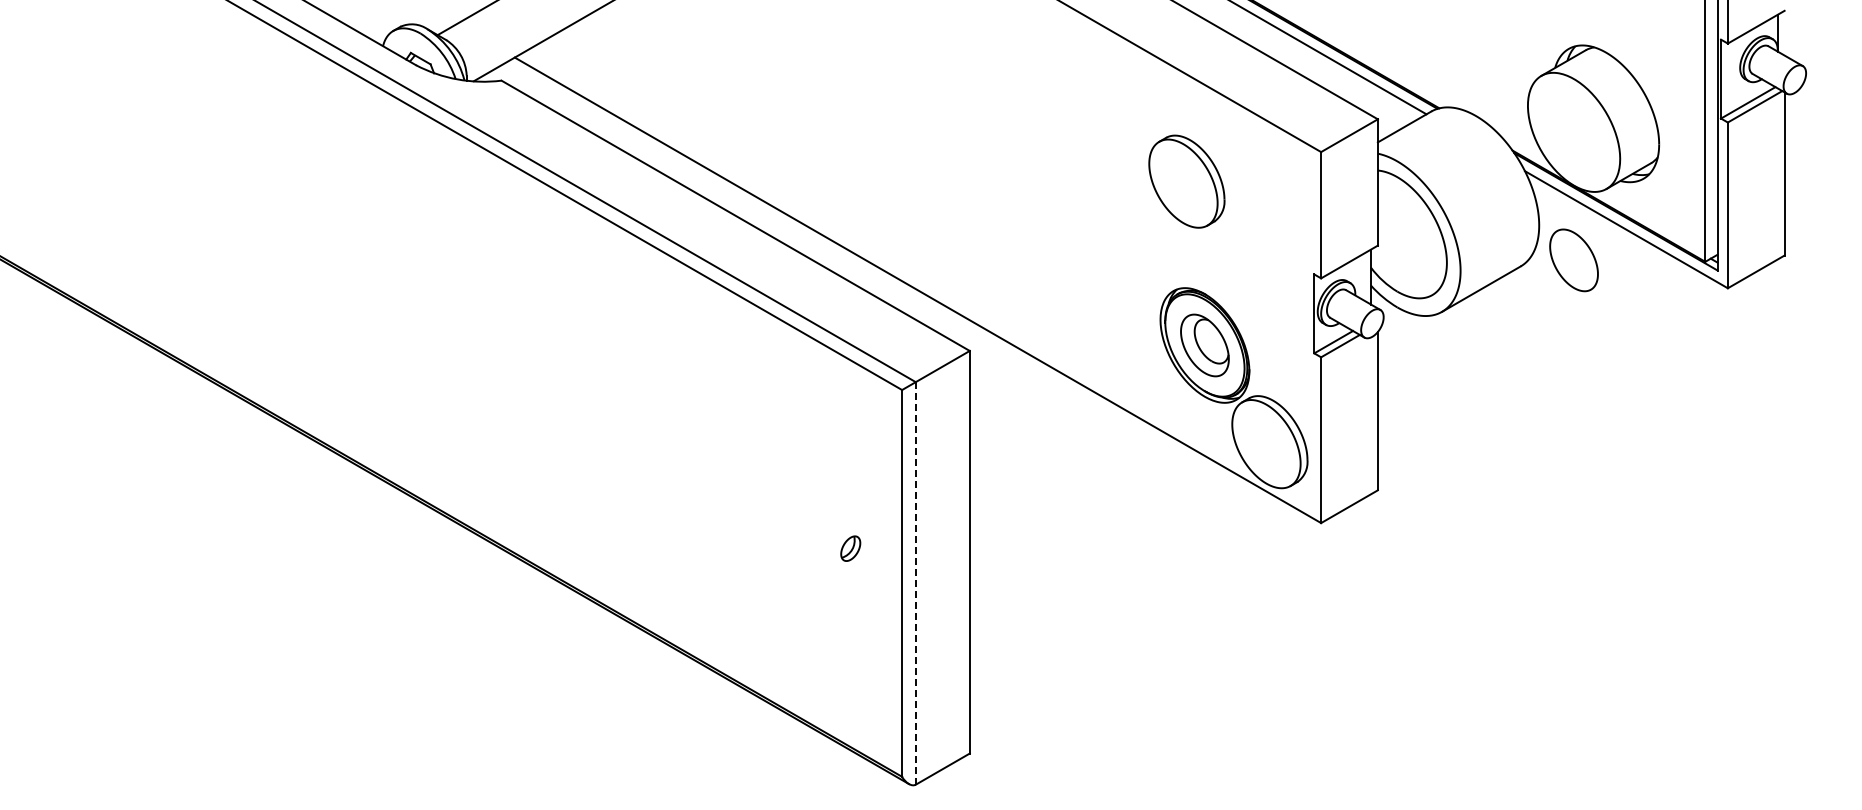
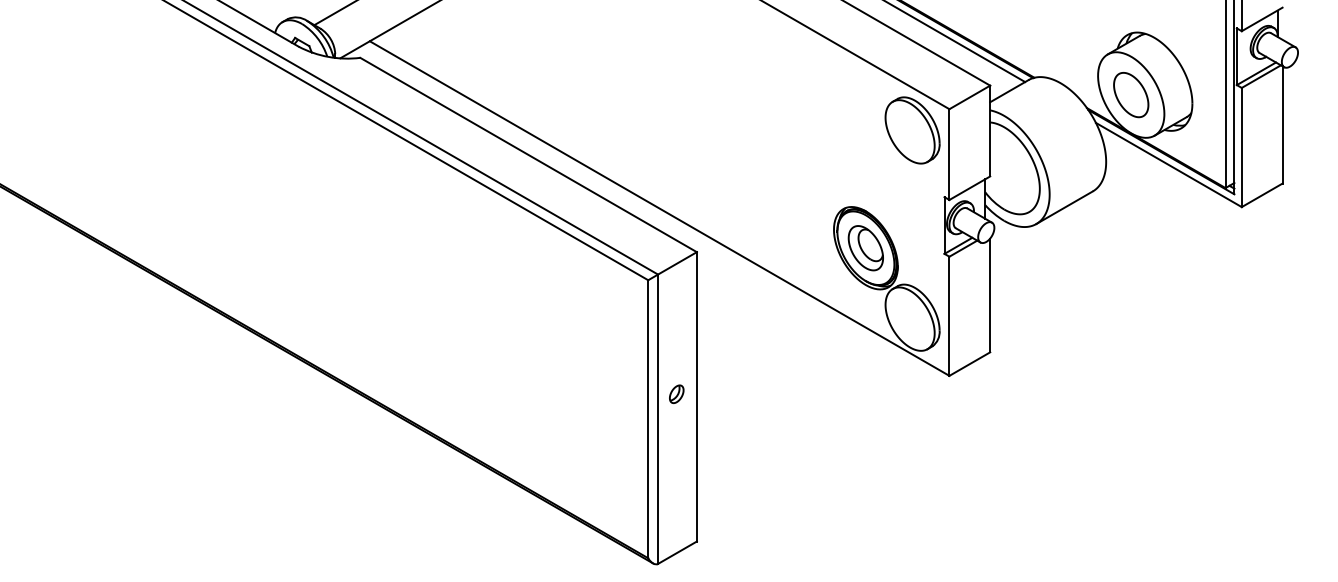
part: (1186, 181) -> (912, 130), moved
part: (1573, 260) -> (1130, 95), moved
part: (850, 548) -> (676, 394), moved
line: (915, 582) -> (657, 418), dashed -> solid

